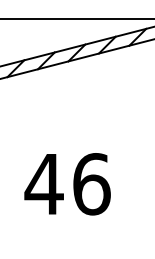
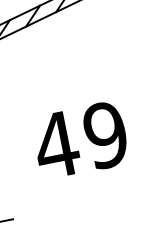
text: (91, 184) -> (105, 135), 46 -> 49

